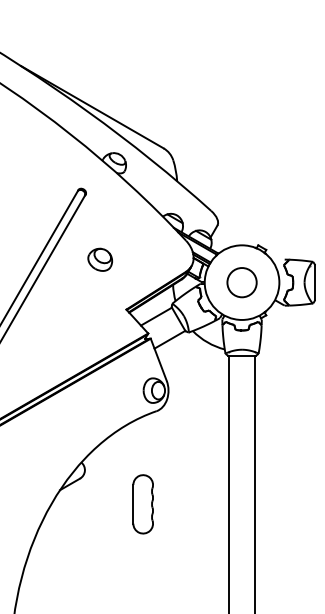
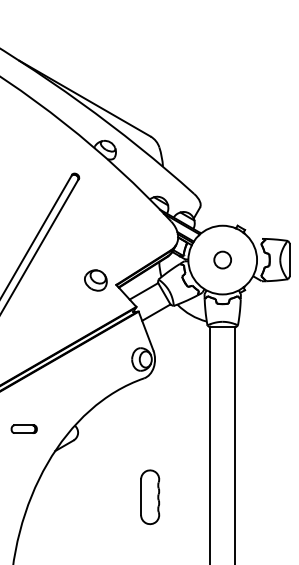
part: (100, 259) -> (96, 280), moved
circle: (241, 282) -> (222, 259), size x0.62
part: (25, 466) -> (23, 429), added
part: (142, 504) -> (149, 497), moved

